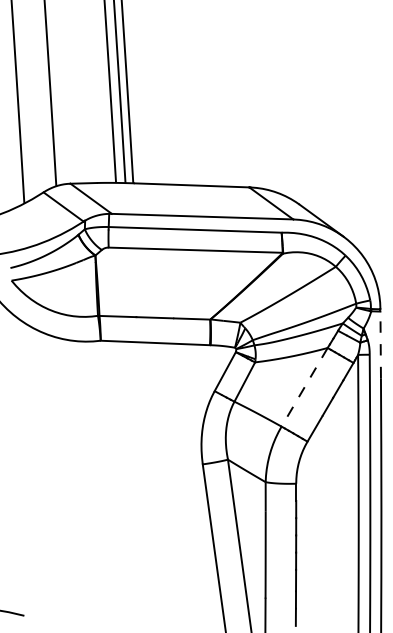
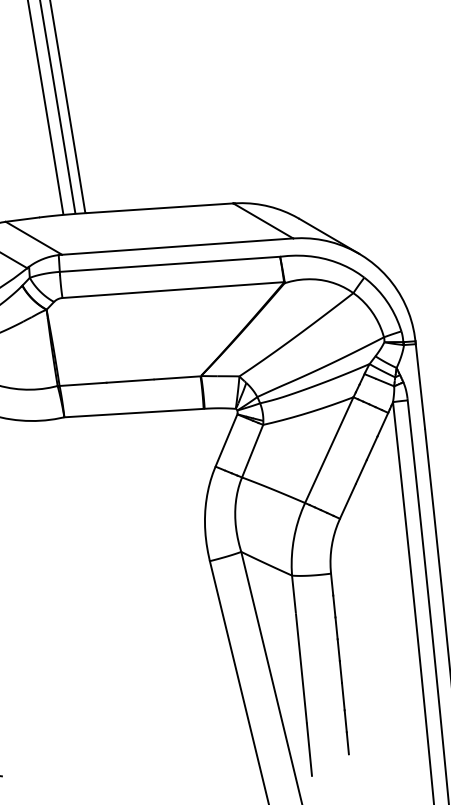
line: (380, 344) -> (420, 385), dashed -> solid
line: (304, 387) -> (329, 450), dashed -> solid

